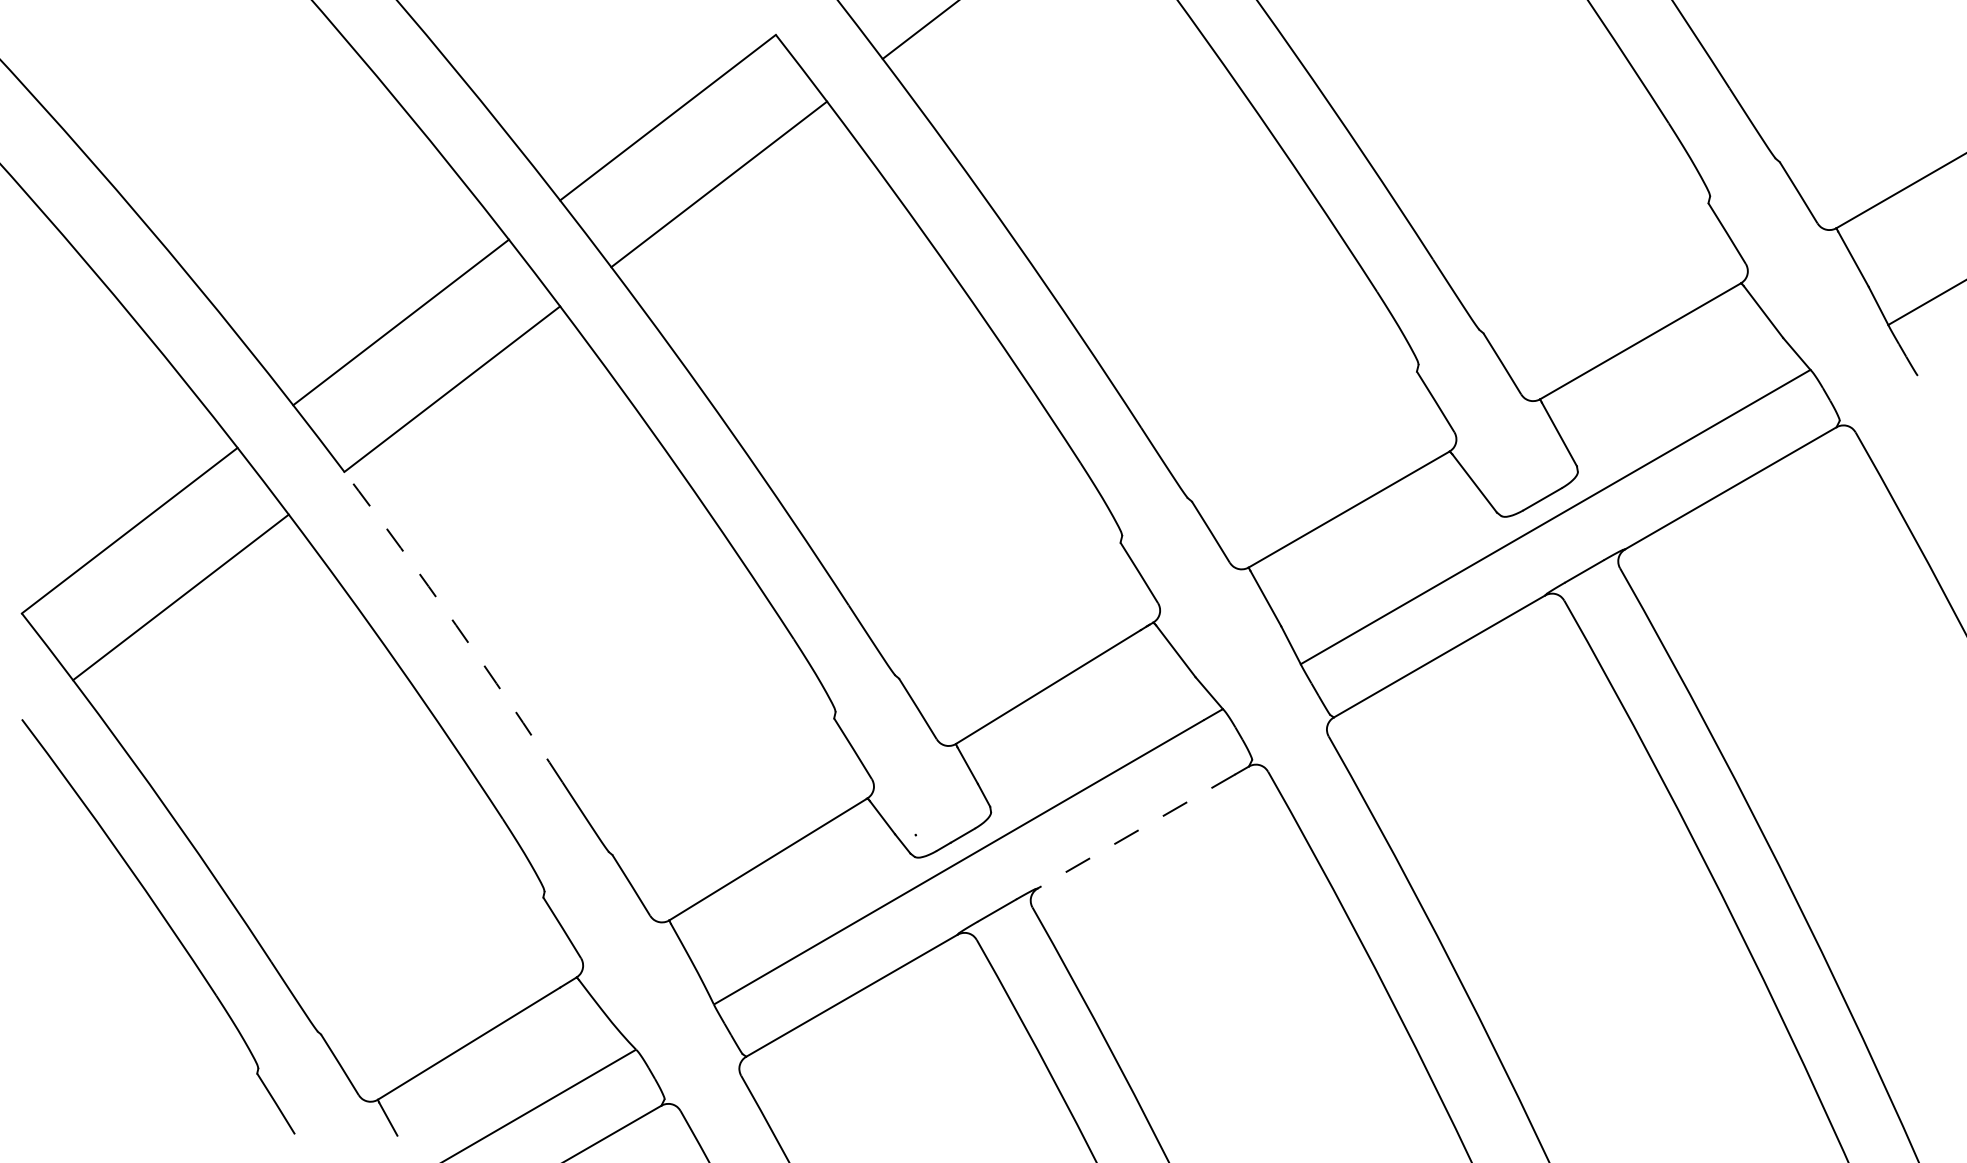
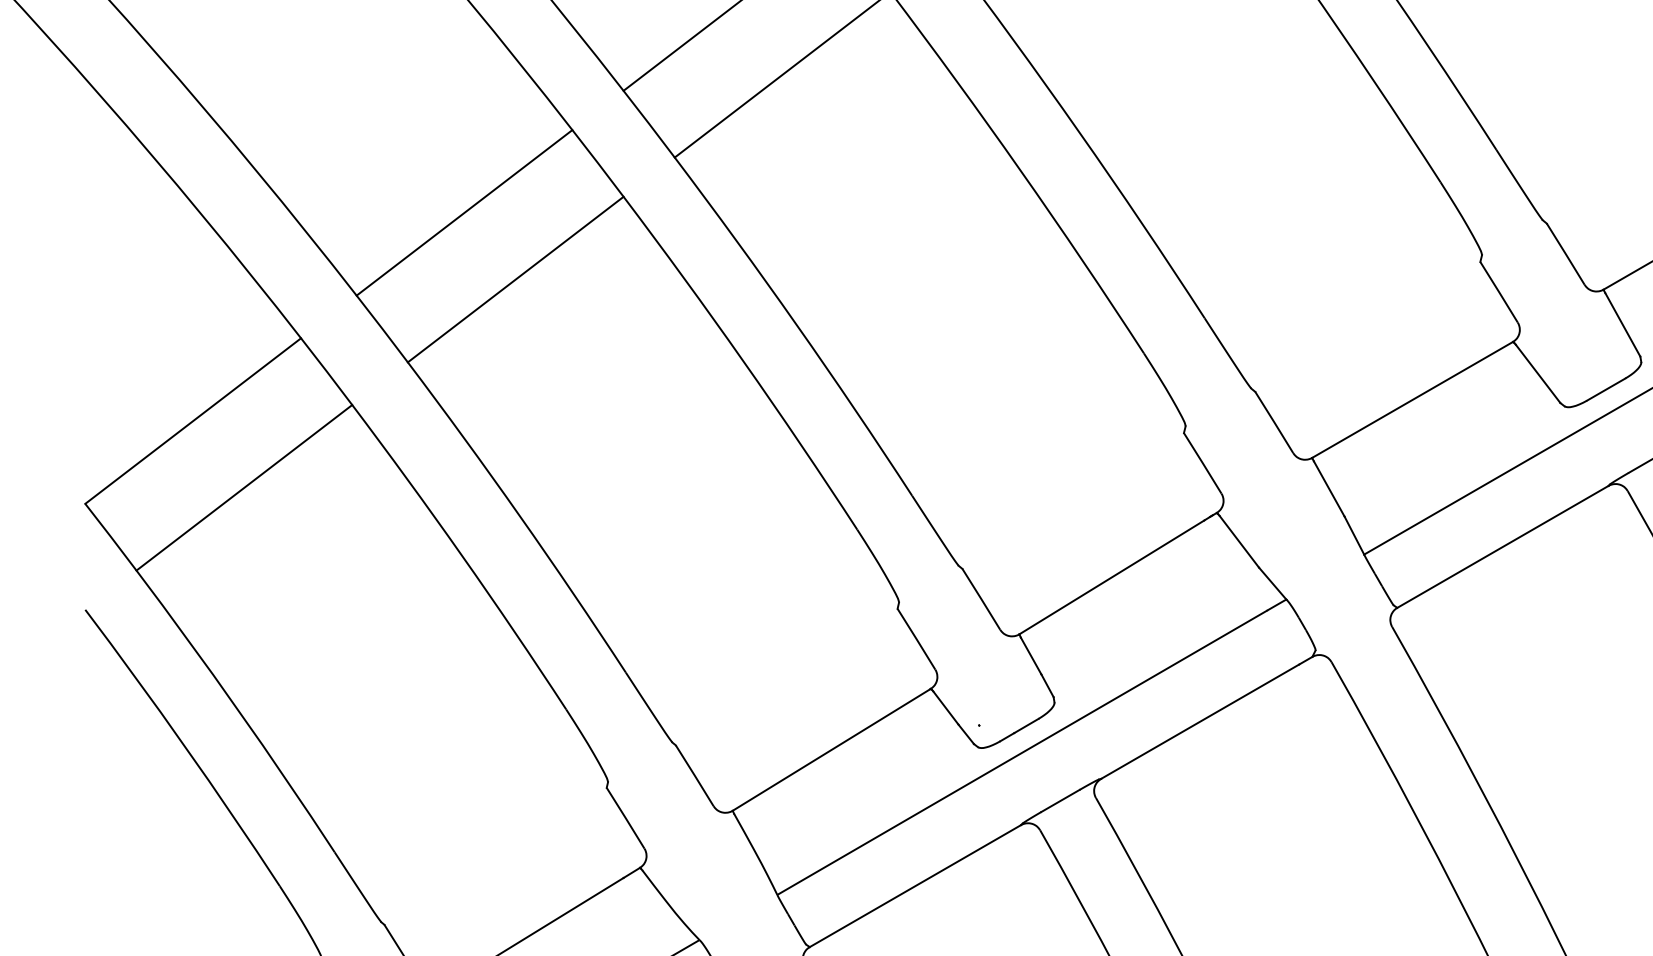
arc: (456, 625) -> (519, 515), dashed -> solid
line: (1136, 831) -> (1199, 721), dashed -> solid

